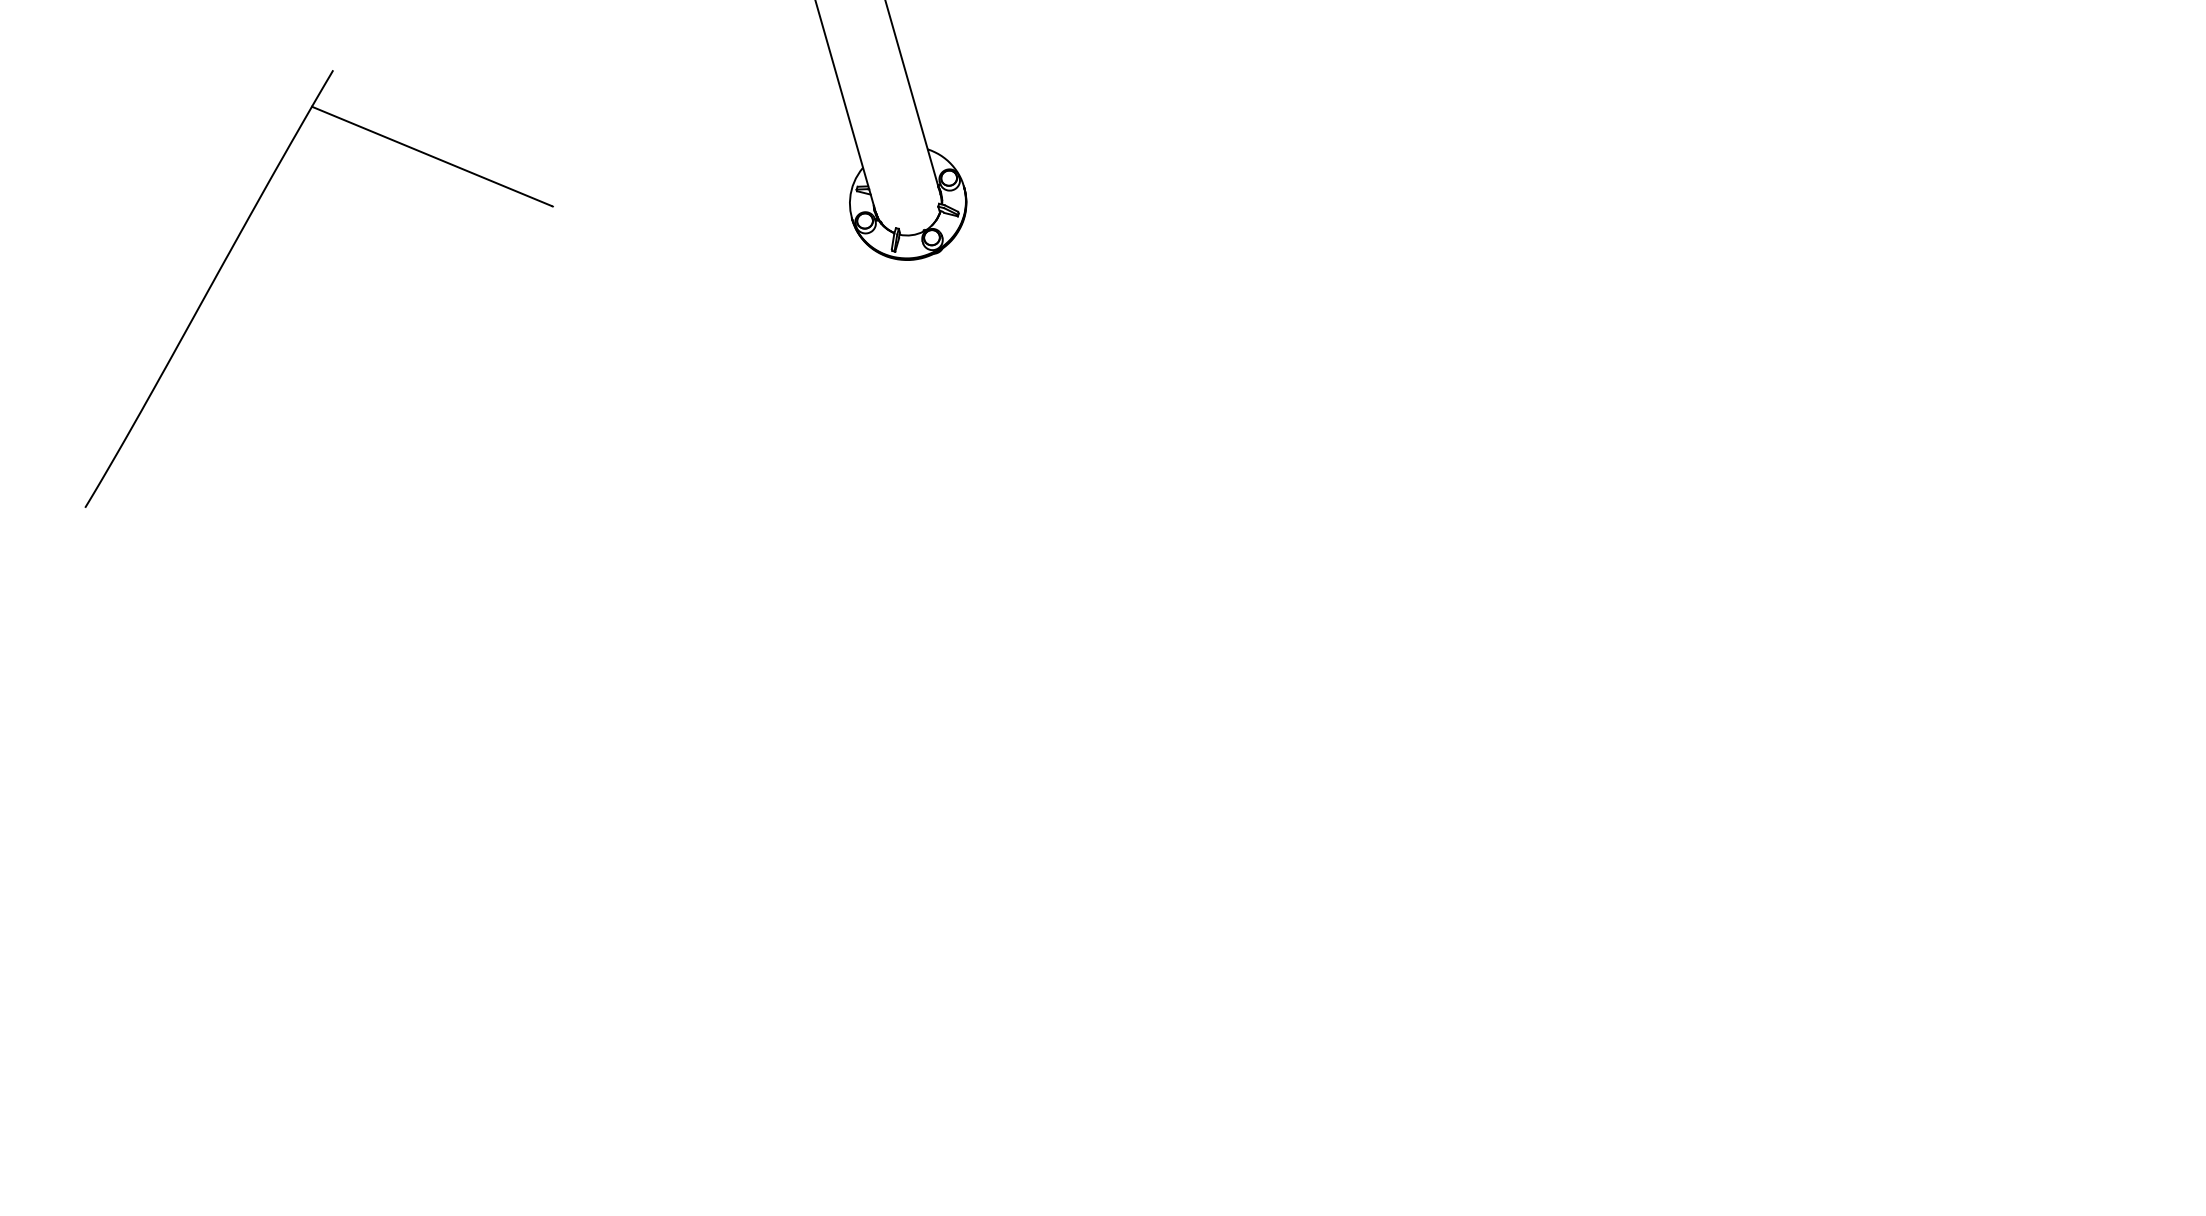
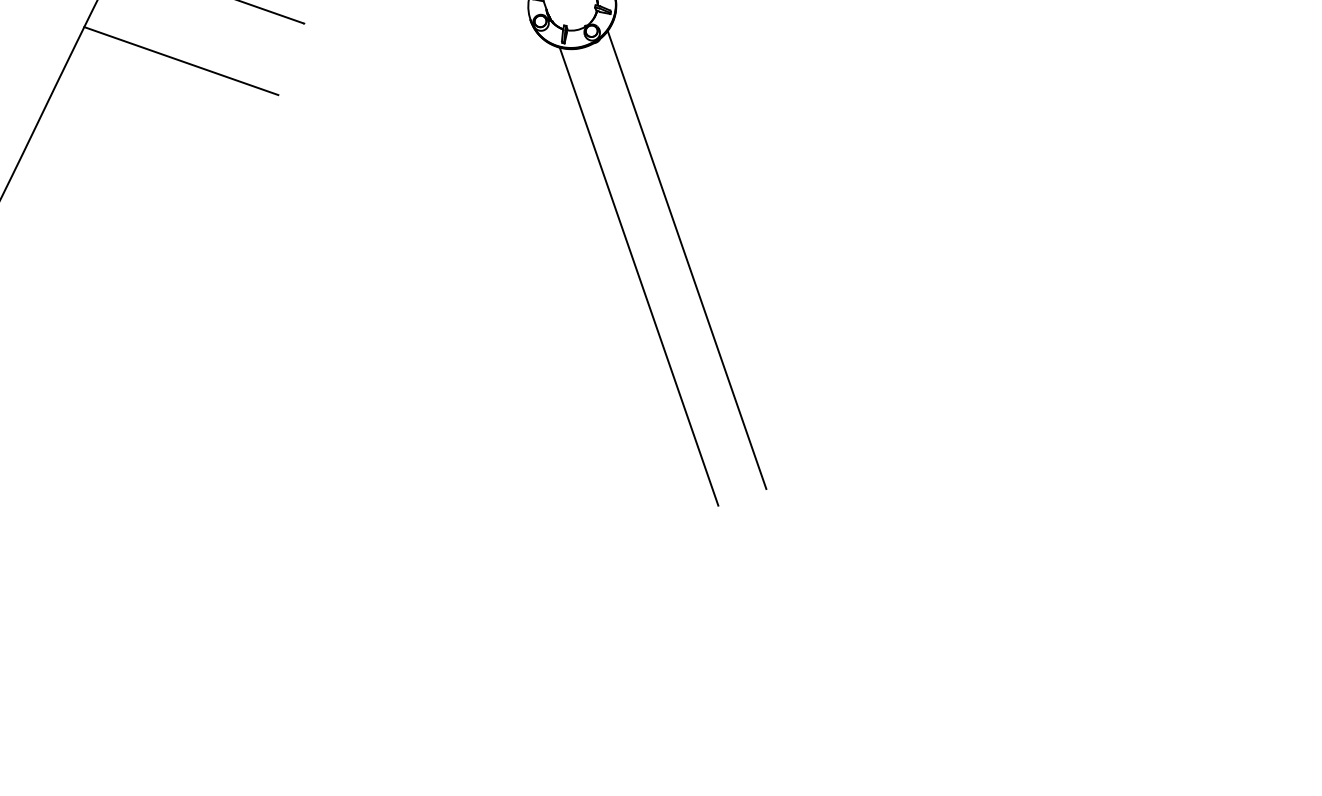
line: (387, 246) -> (181, 60), added
line: (1040, 546) -> (686, 259), added
line: (976, 565) -> (639, 276), added

